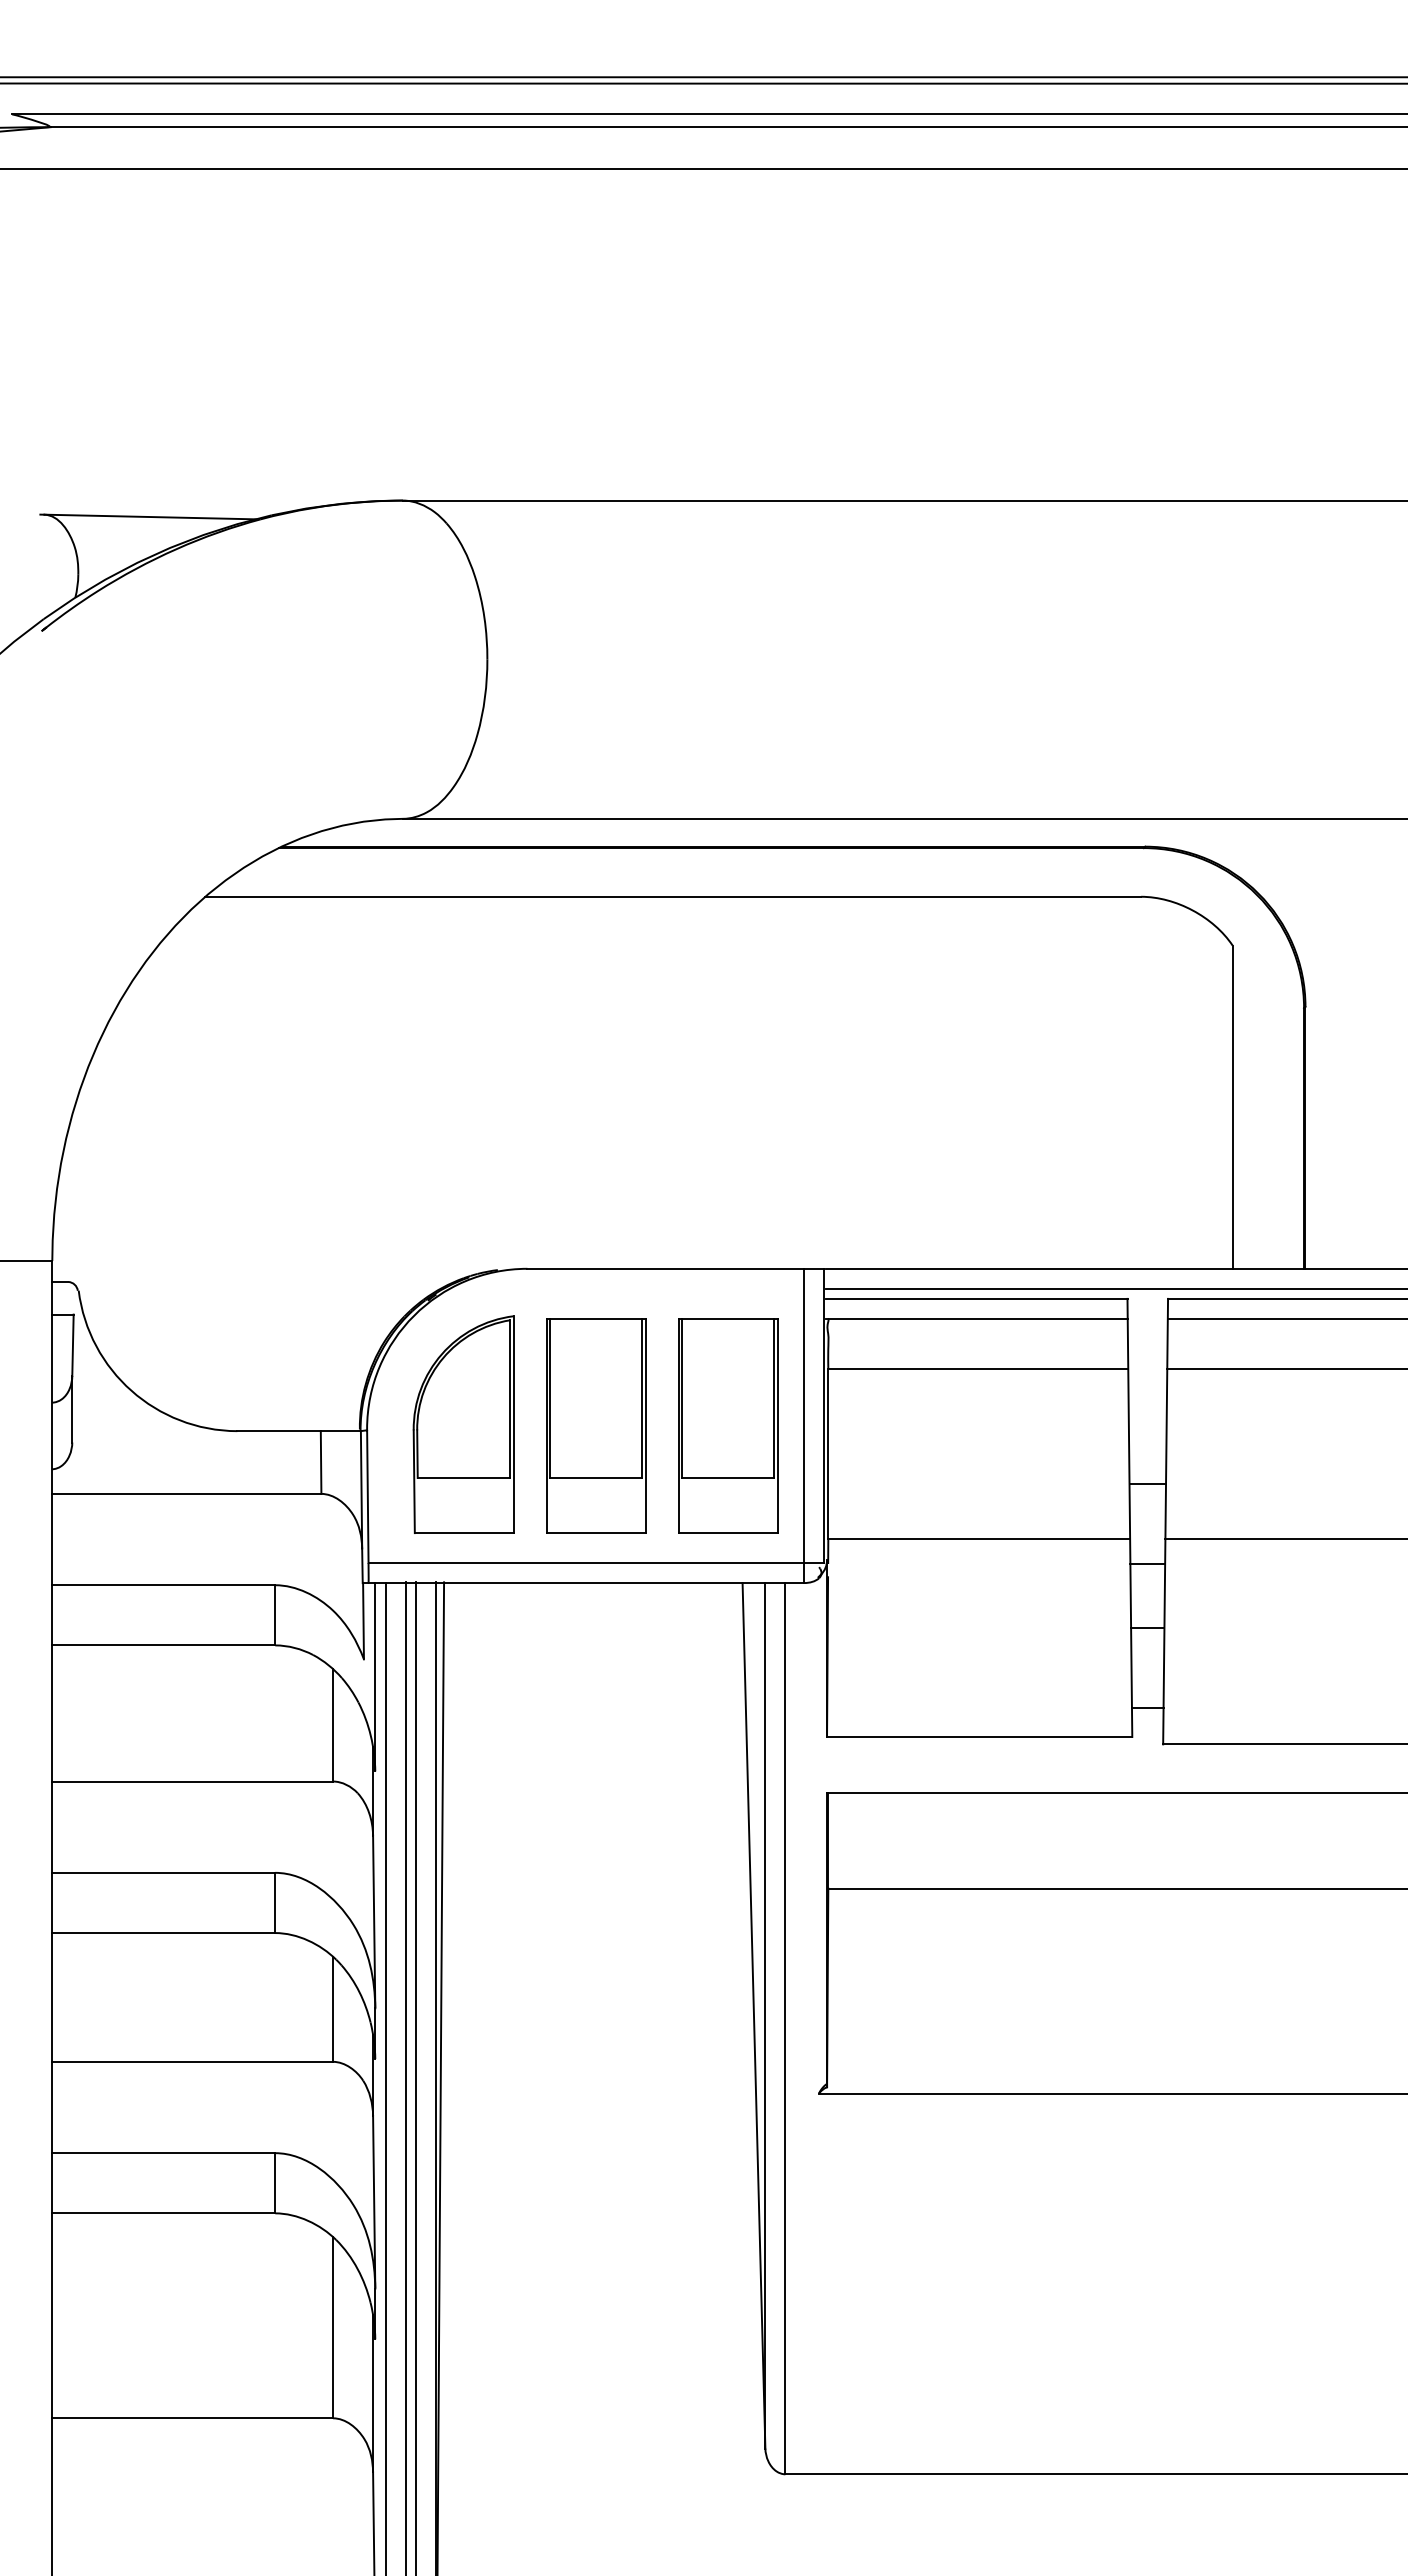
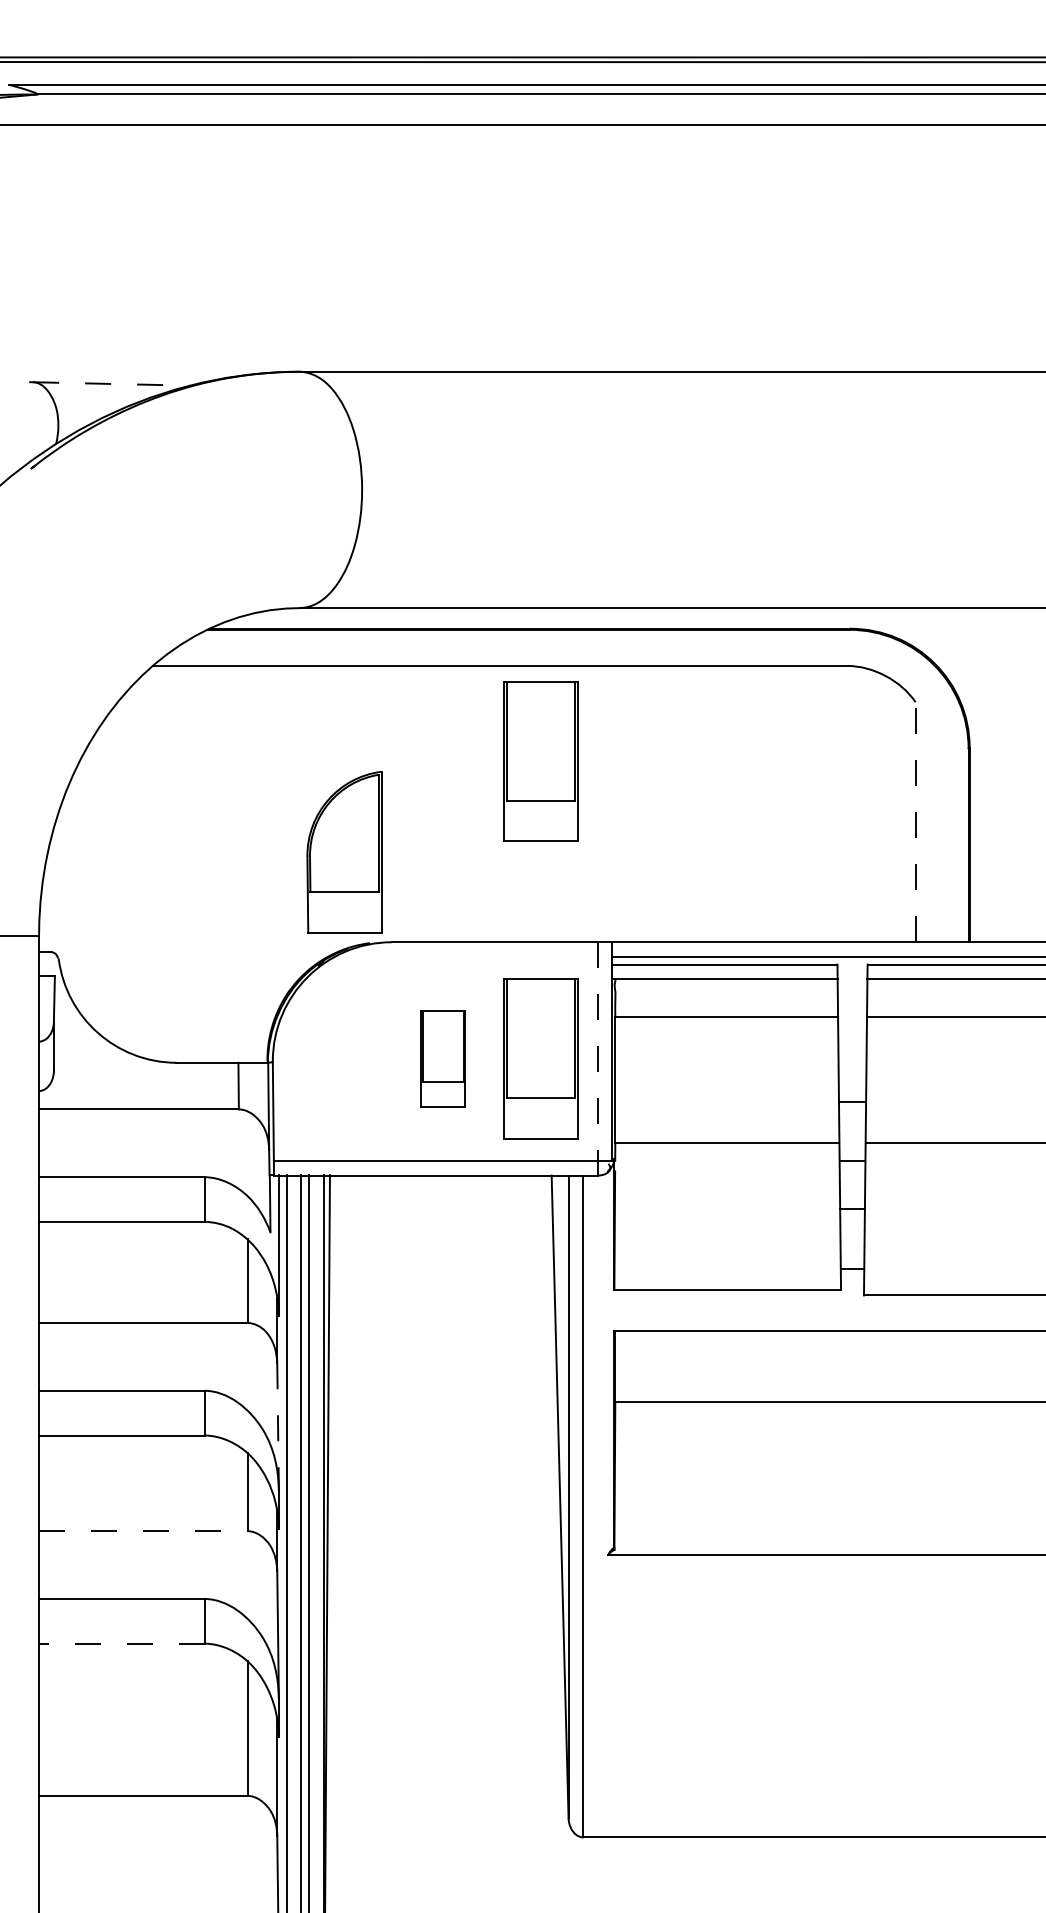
line: (150, 517) -> (111, 384), solid -> dashed
part: (728, 1025) -> (541, 761), added
line: (1232, 1107) -> (915, 822), solid -> dashed
part: (463, 1424) -> (344, 852), moved
part: (596, 1425) -> (443, 1058), size x0.6
line: (804, 1426) -> (597, 1059), solid -> dashed
line: (374, 1922) -> (278, 1427), solid -> dashed
line: (193, 2061) -> (143, 1530), solid -> dashed
line: (163, 2213) -> (121, 1643), solid -> dashed

